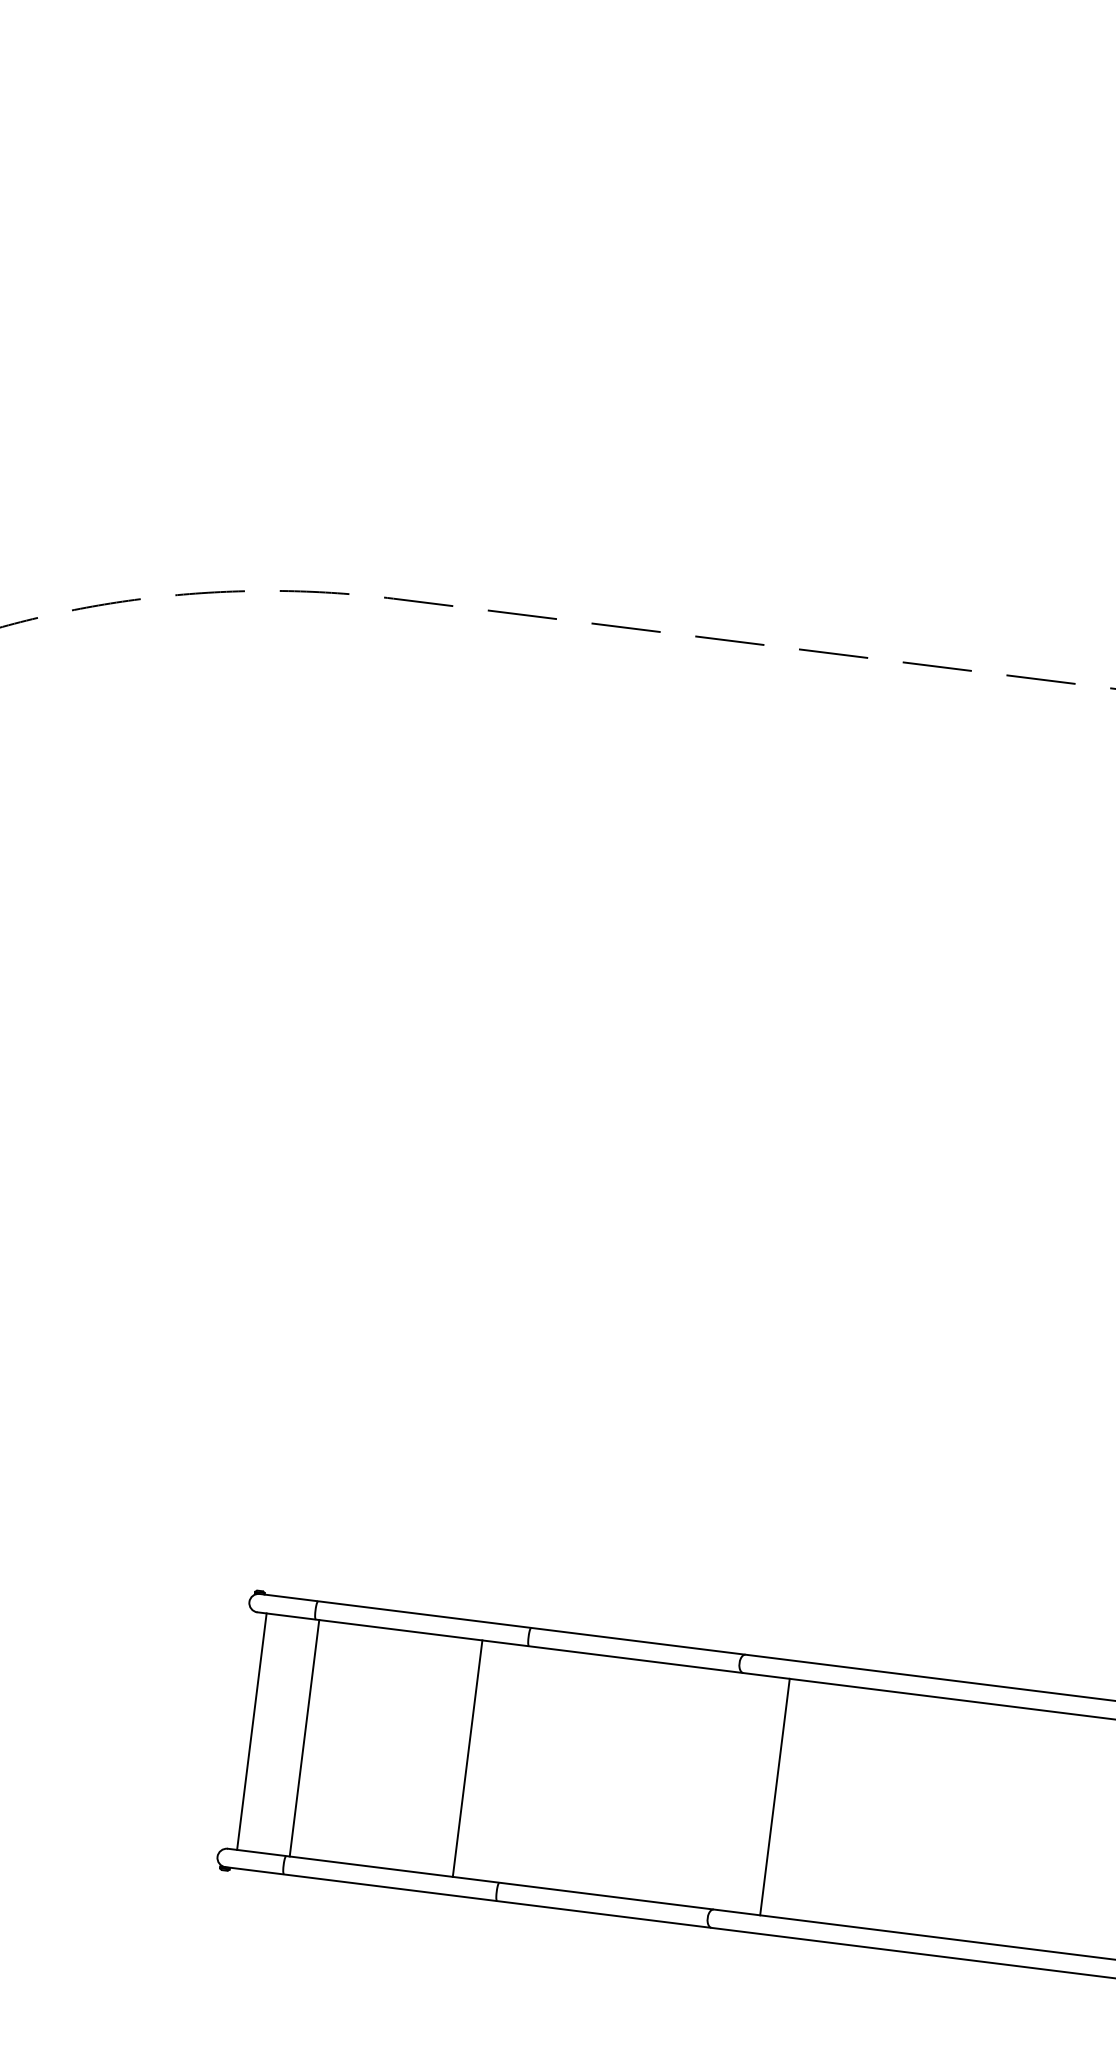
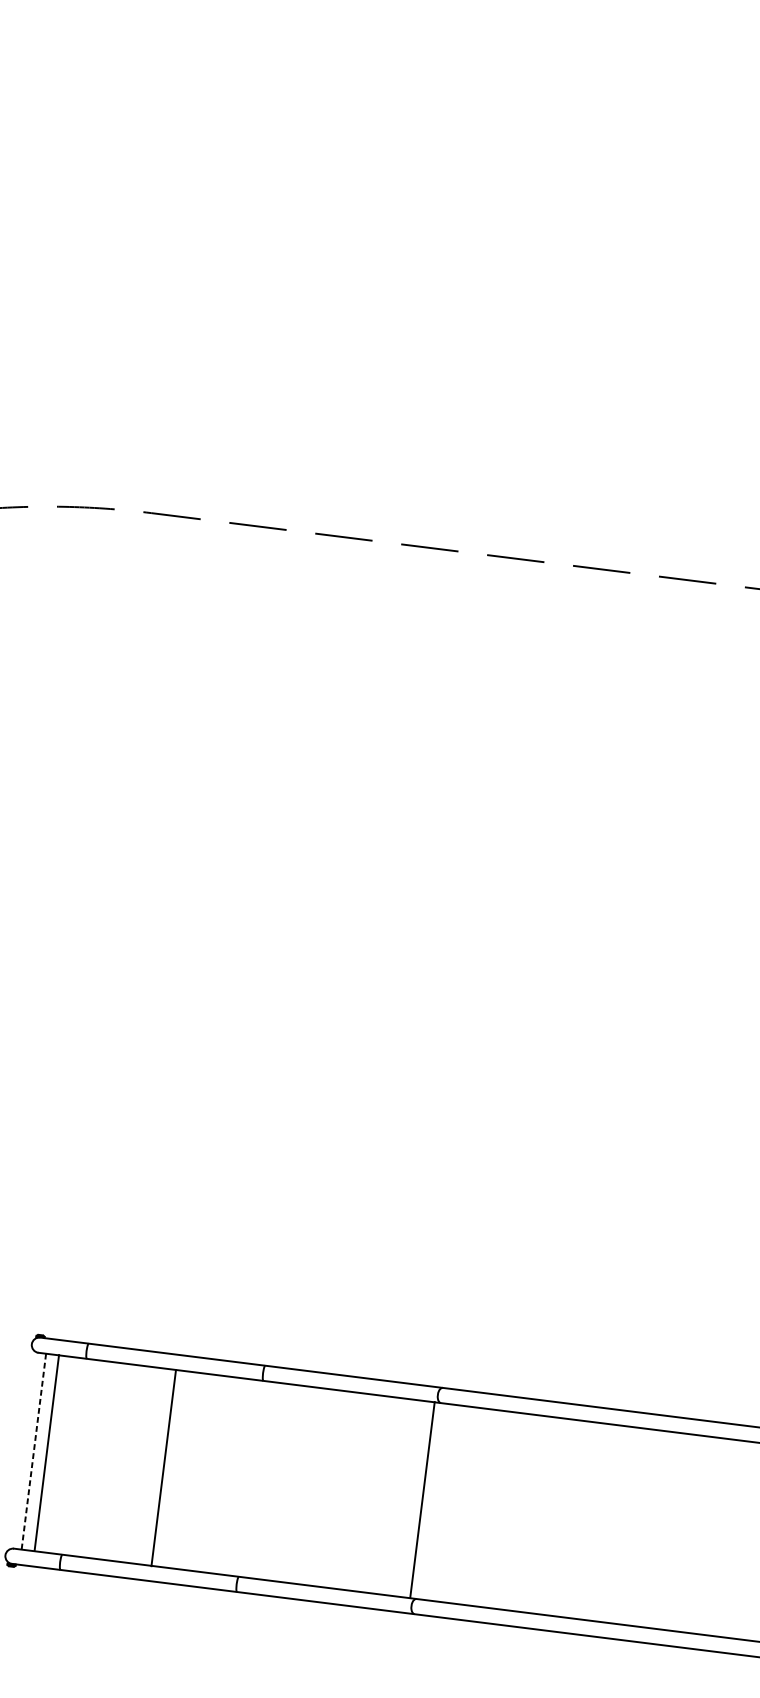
line: (251, 1732) -> (33, 1452), solid -> dashed
line: (304, 1738) -> (46, 1453), moved
line: (467, 1758) -> (163, 1468), moved
line: (774, 1796) -> (422, 1499), moved

